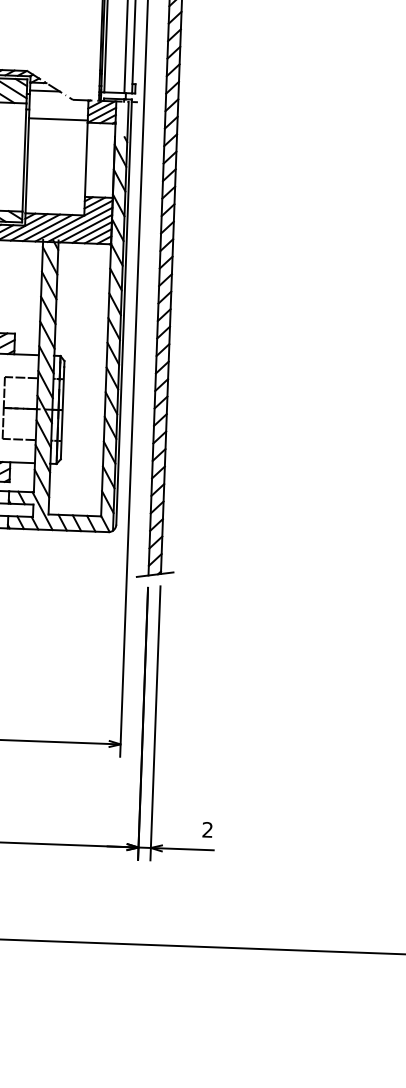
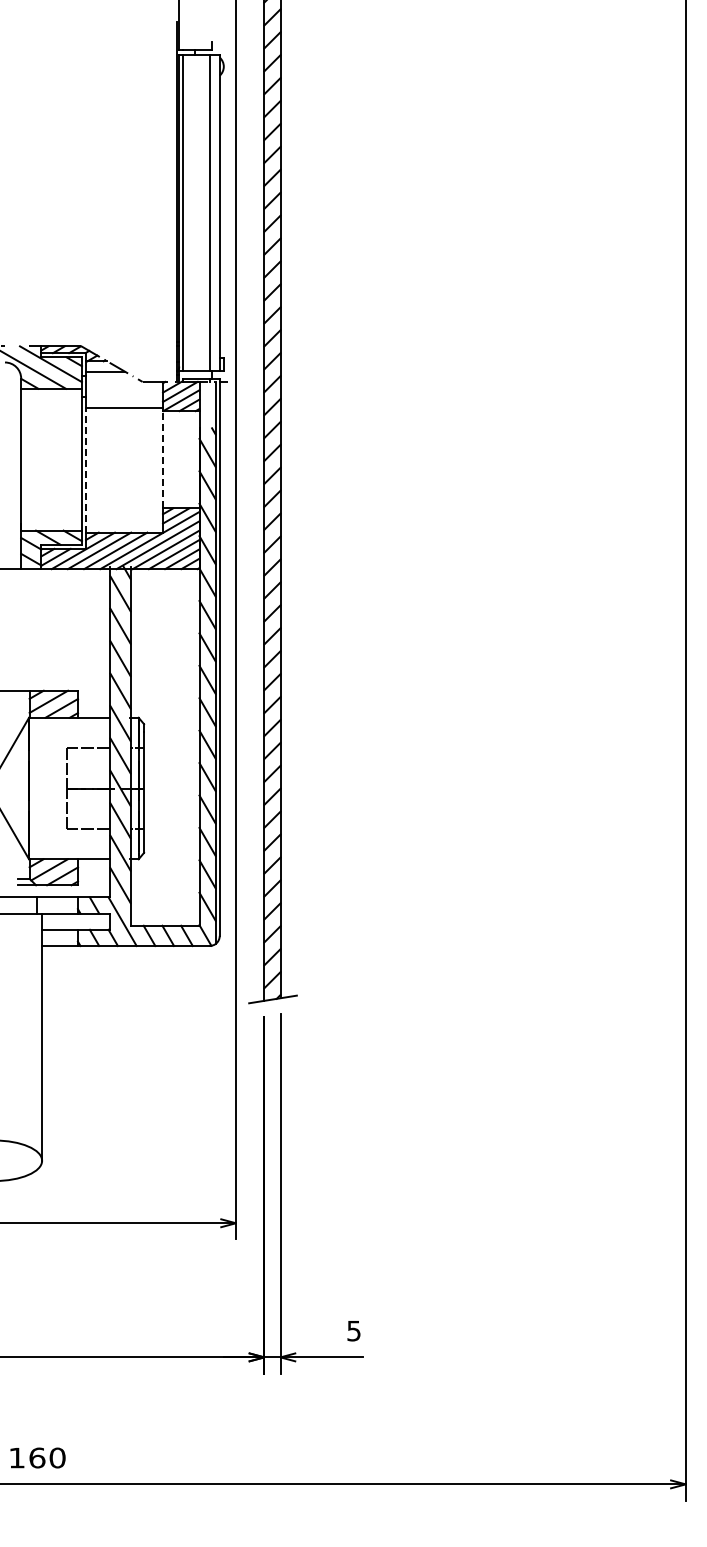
line: (86, 159) -> (163, 459), solid -> dashed
line: (27, 165) -> (86, 469), solid -> dashed
text: (207, 829) -> (353, 1330), 2 -> 5

